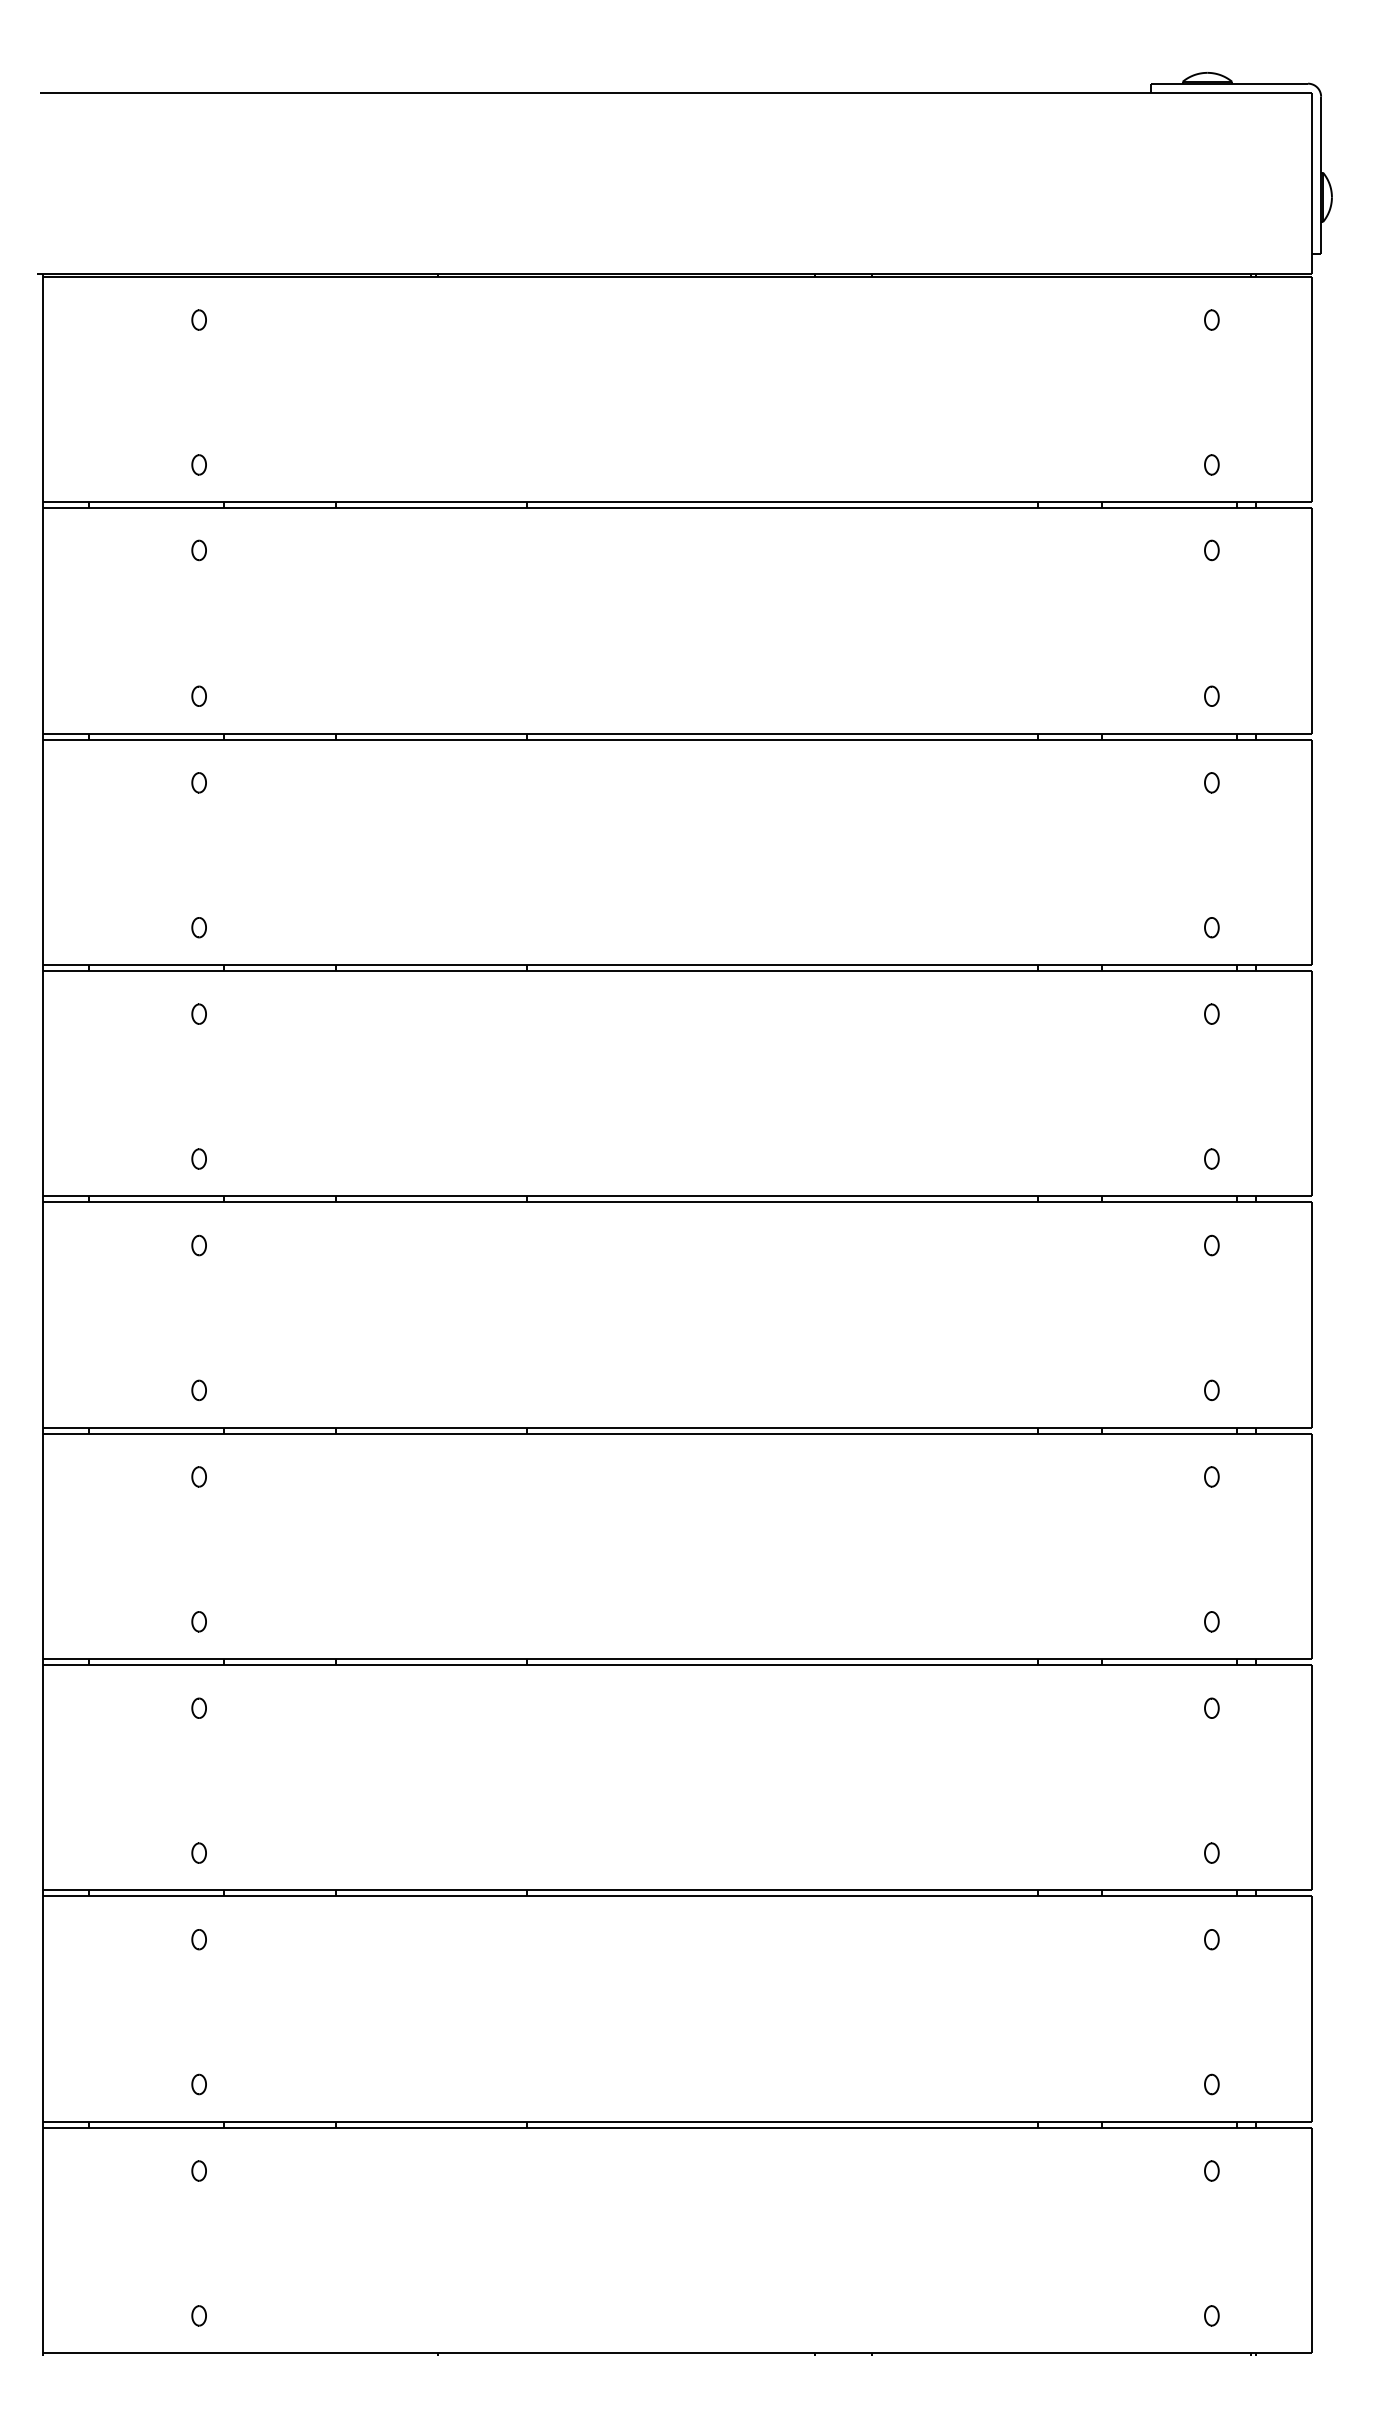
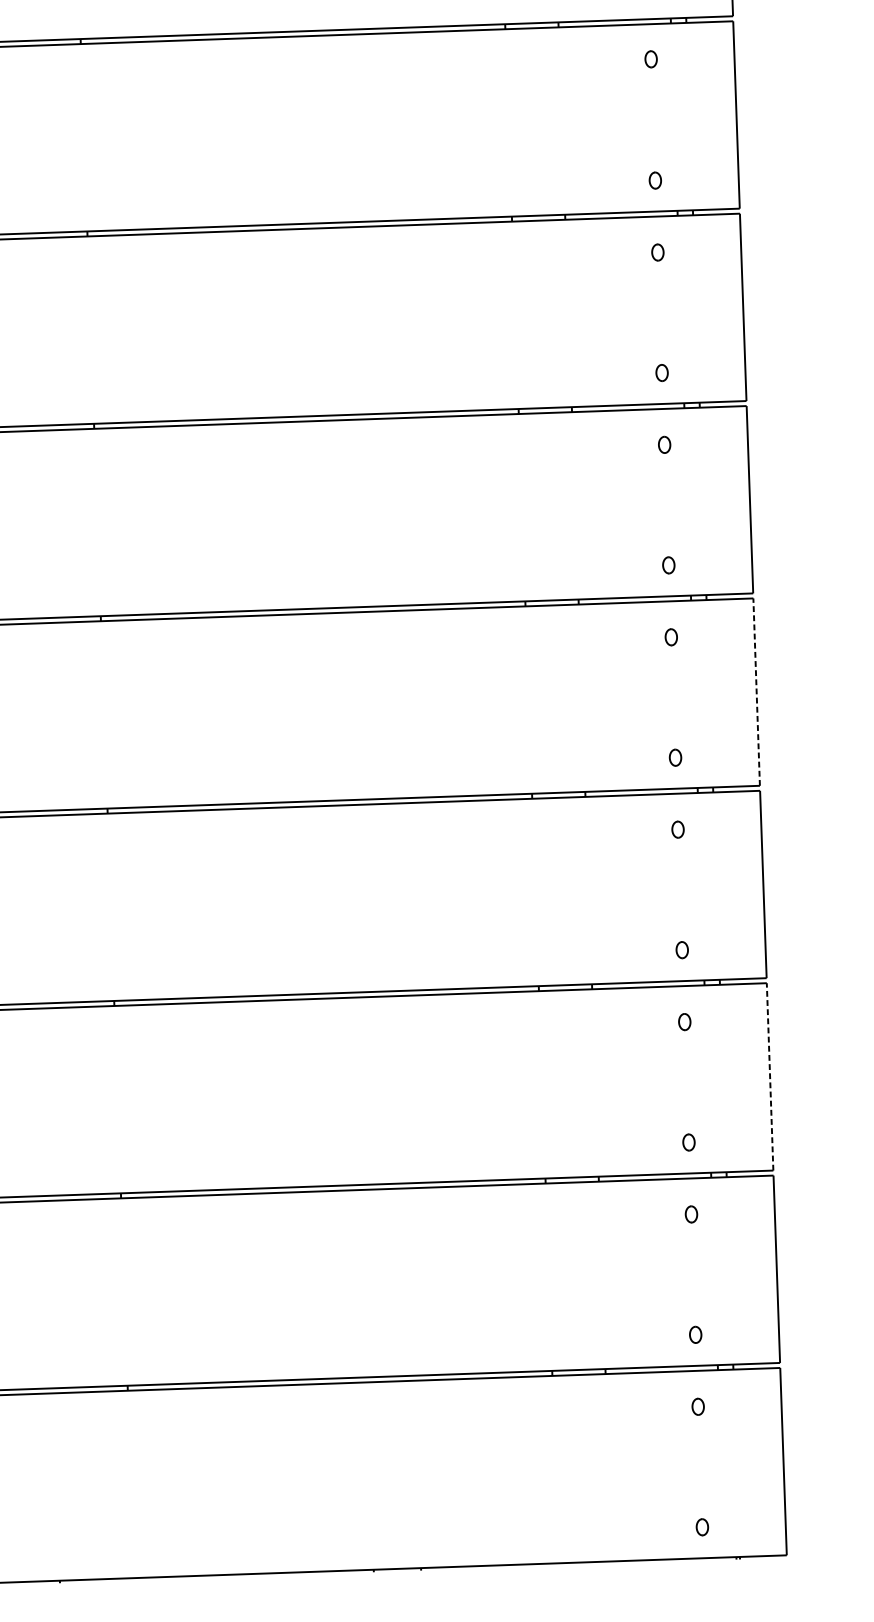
line: (1312, 1314) -> (757, 691), solid -> dashed
line: (1312, 1777) -> (770, 1076), solid -> dashed

